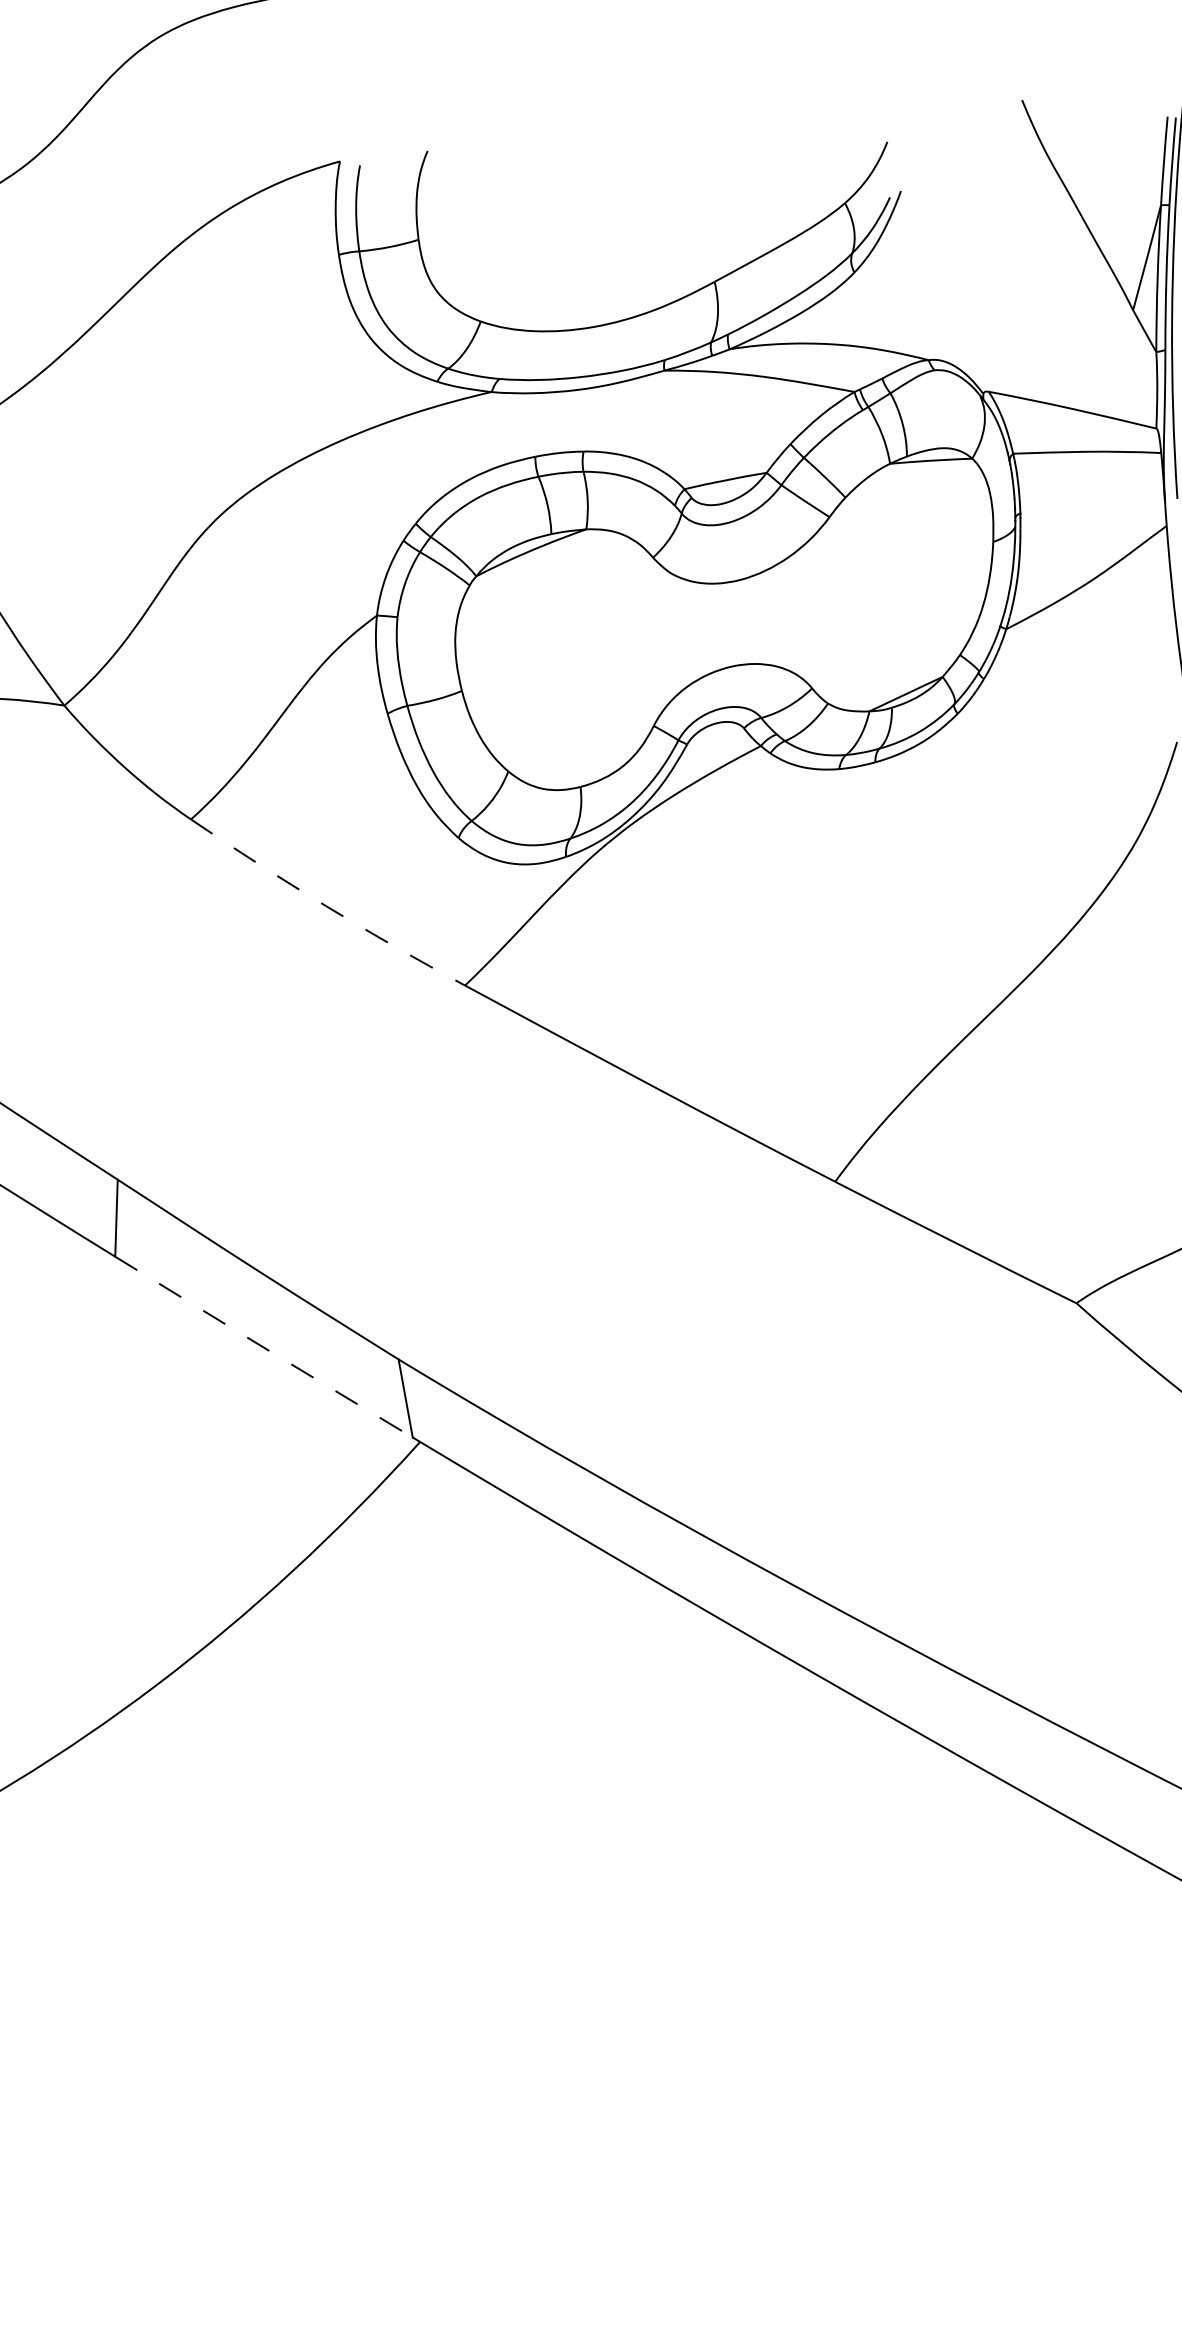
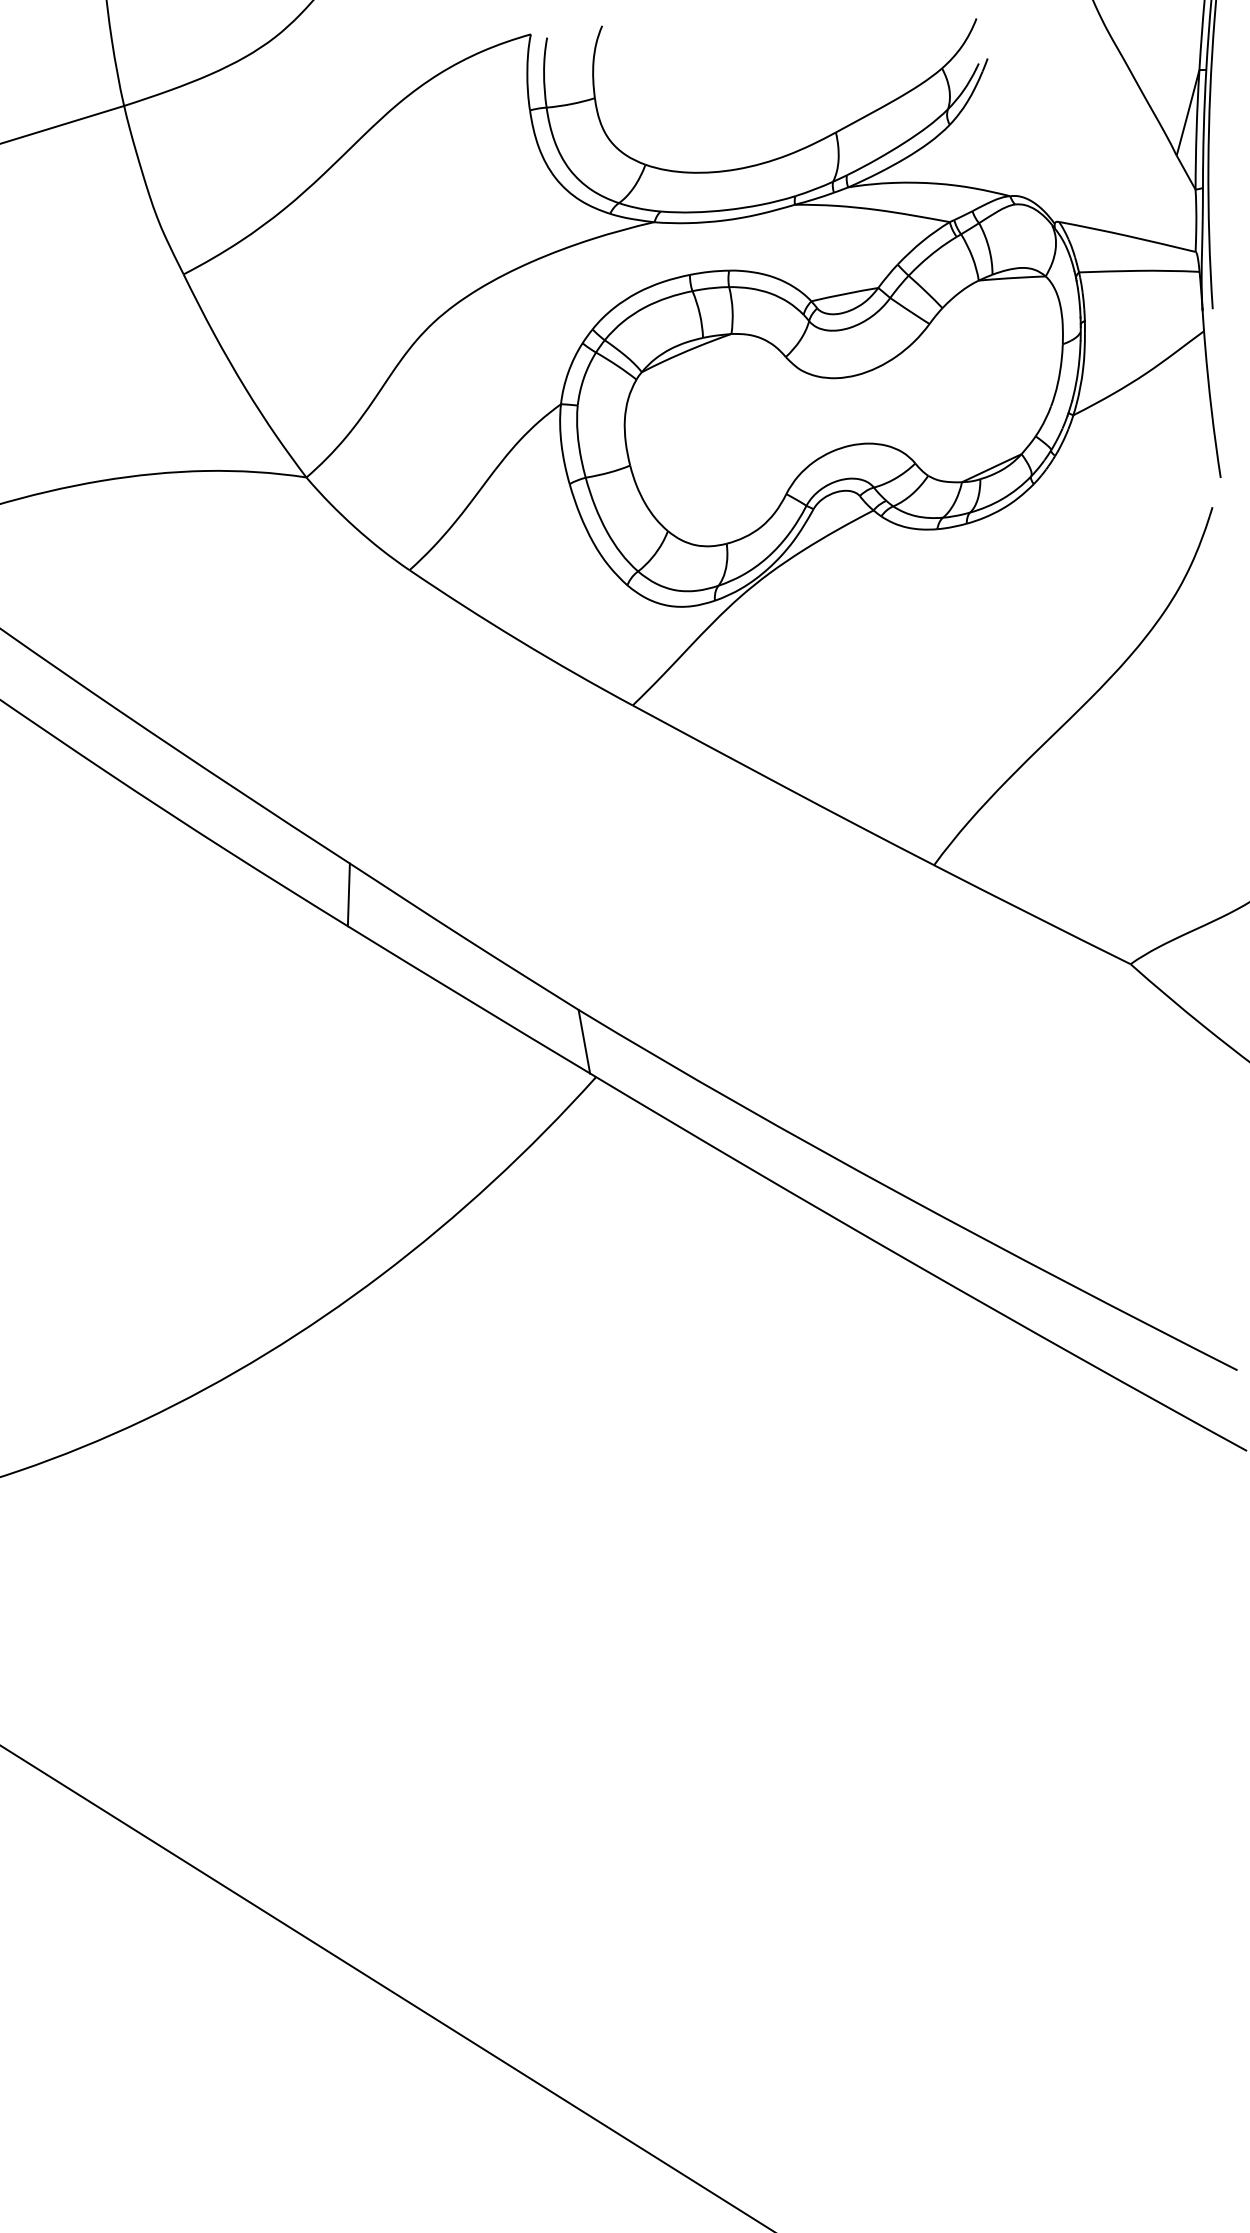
arc: (326, 905) -> (519, 640), dashed -> solid
arc: (263, 1347) -> (468, 1000), dashed -> solid

